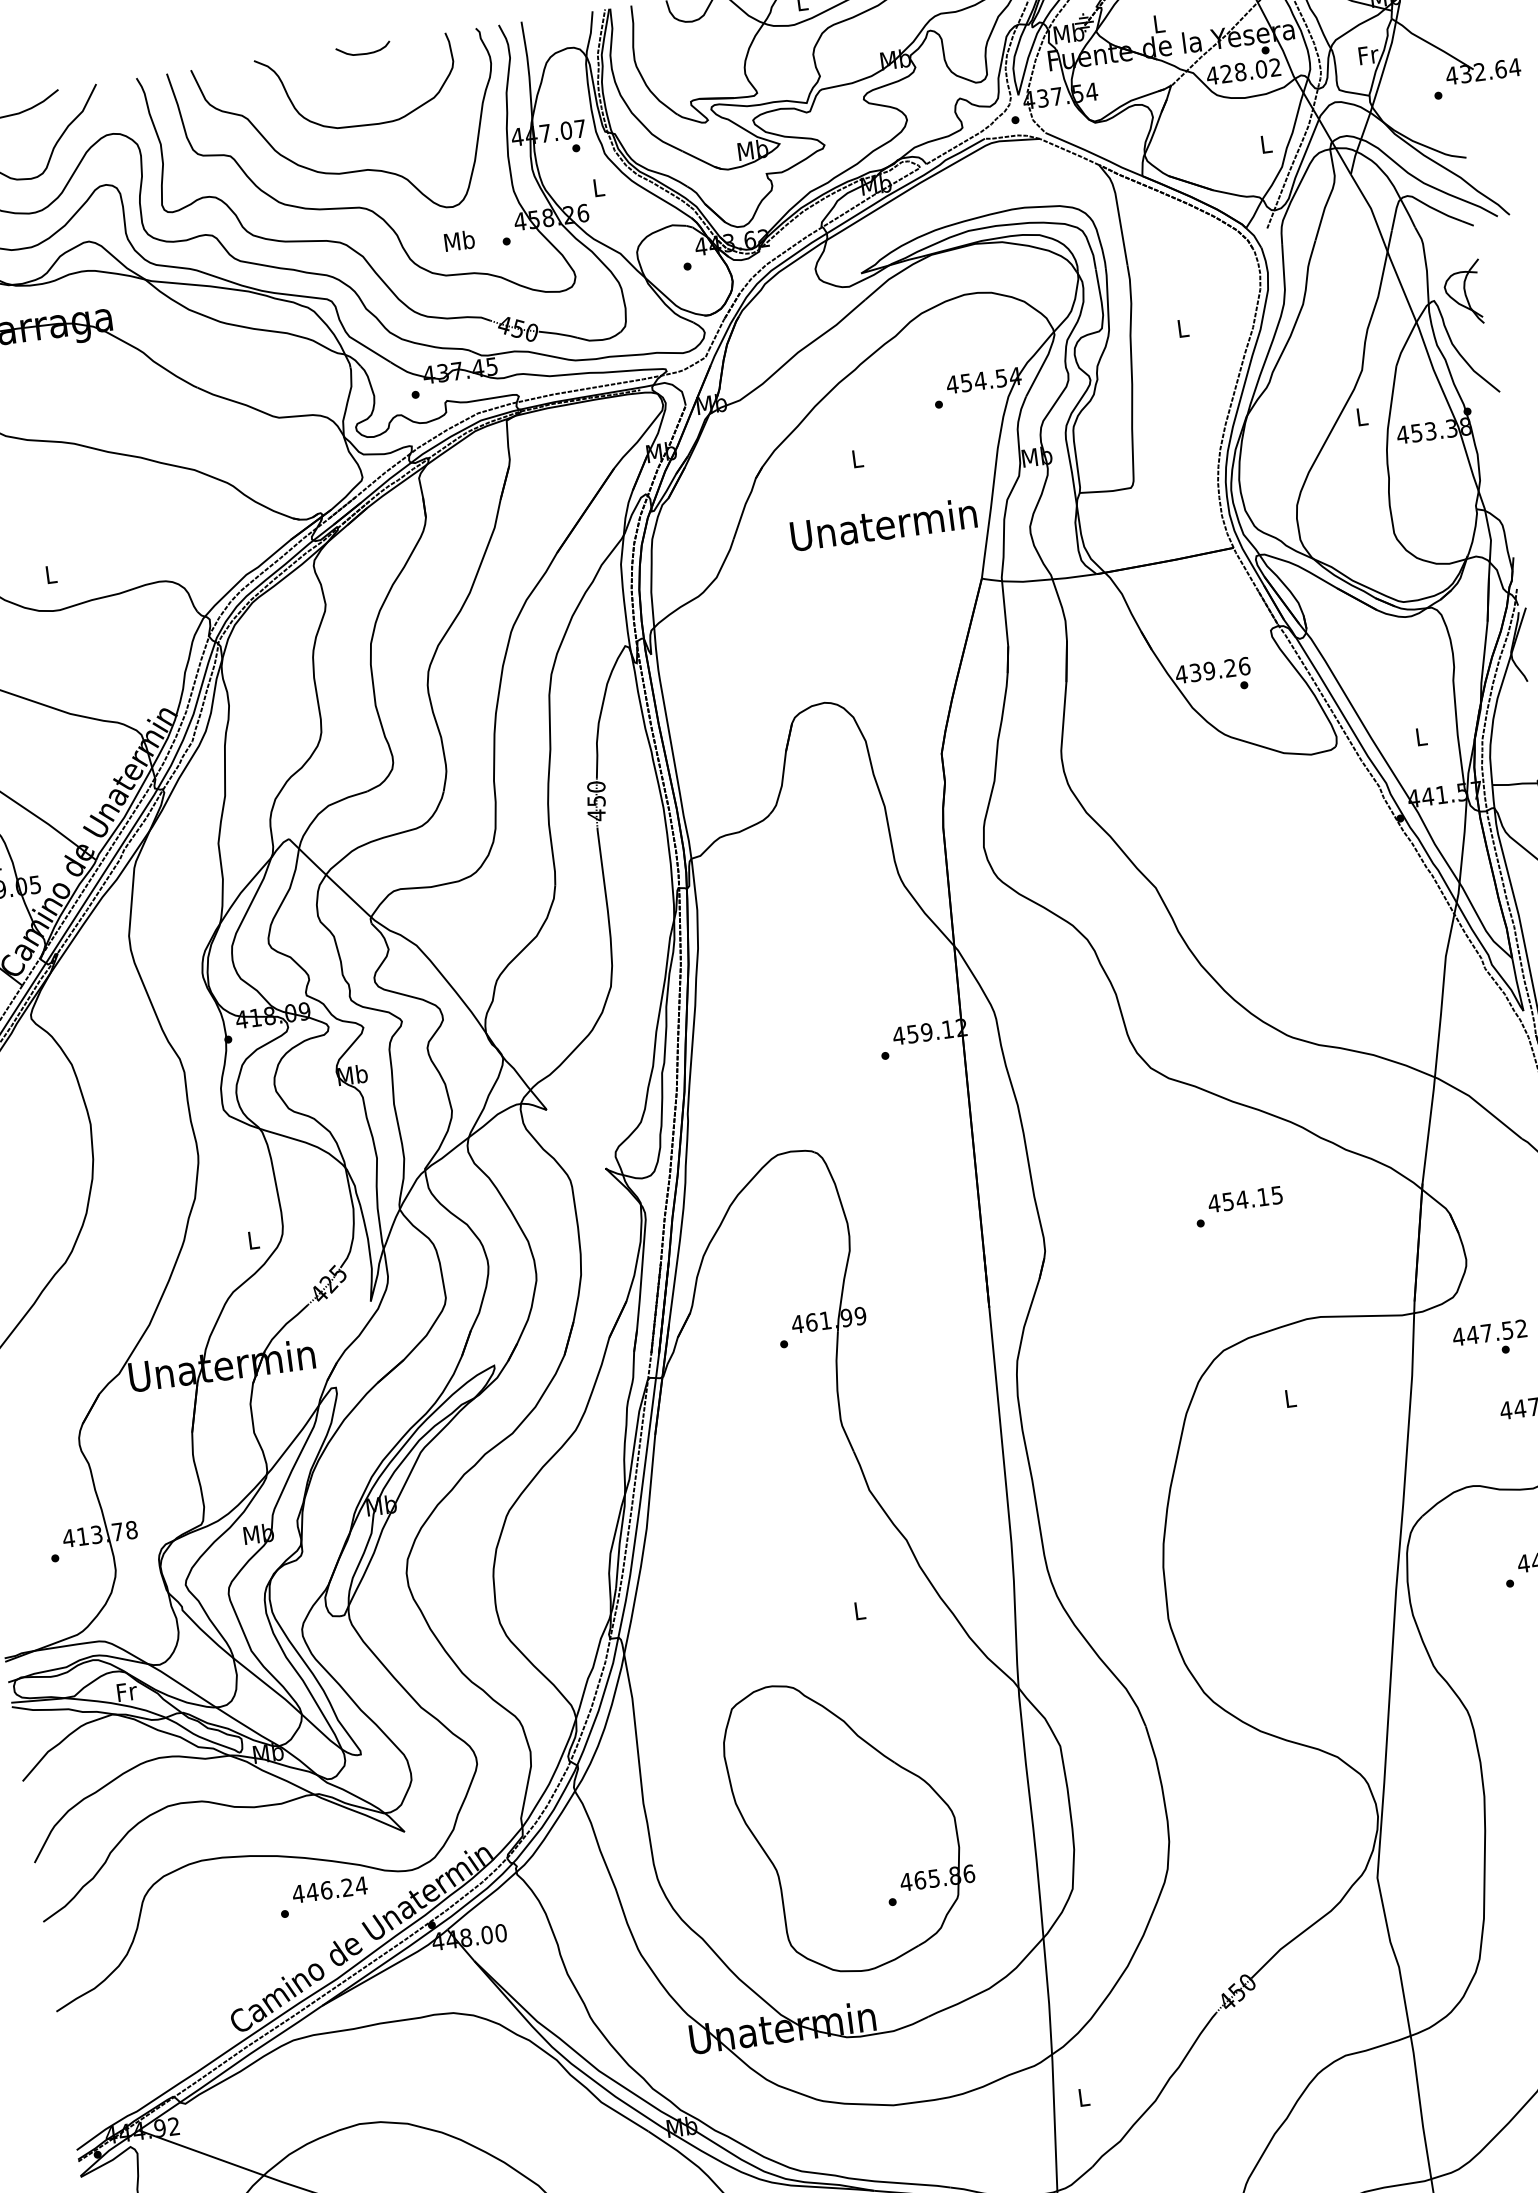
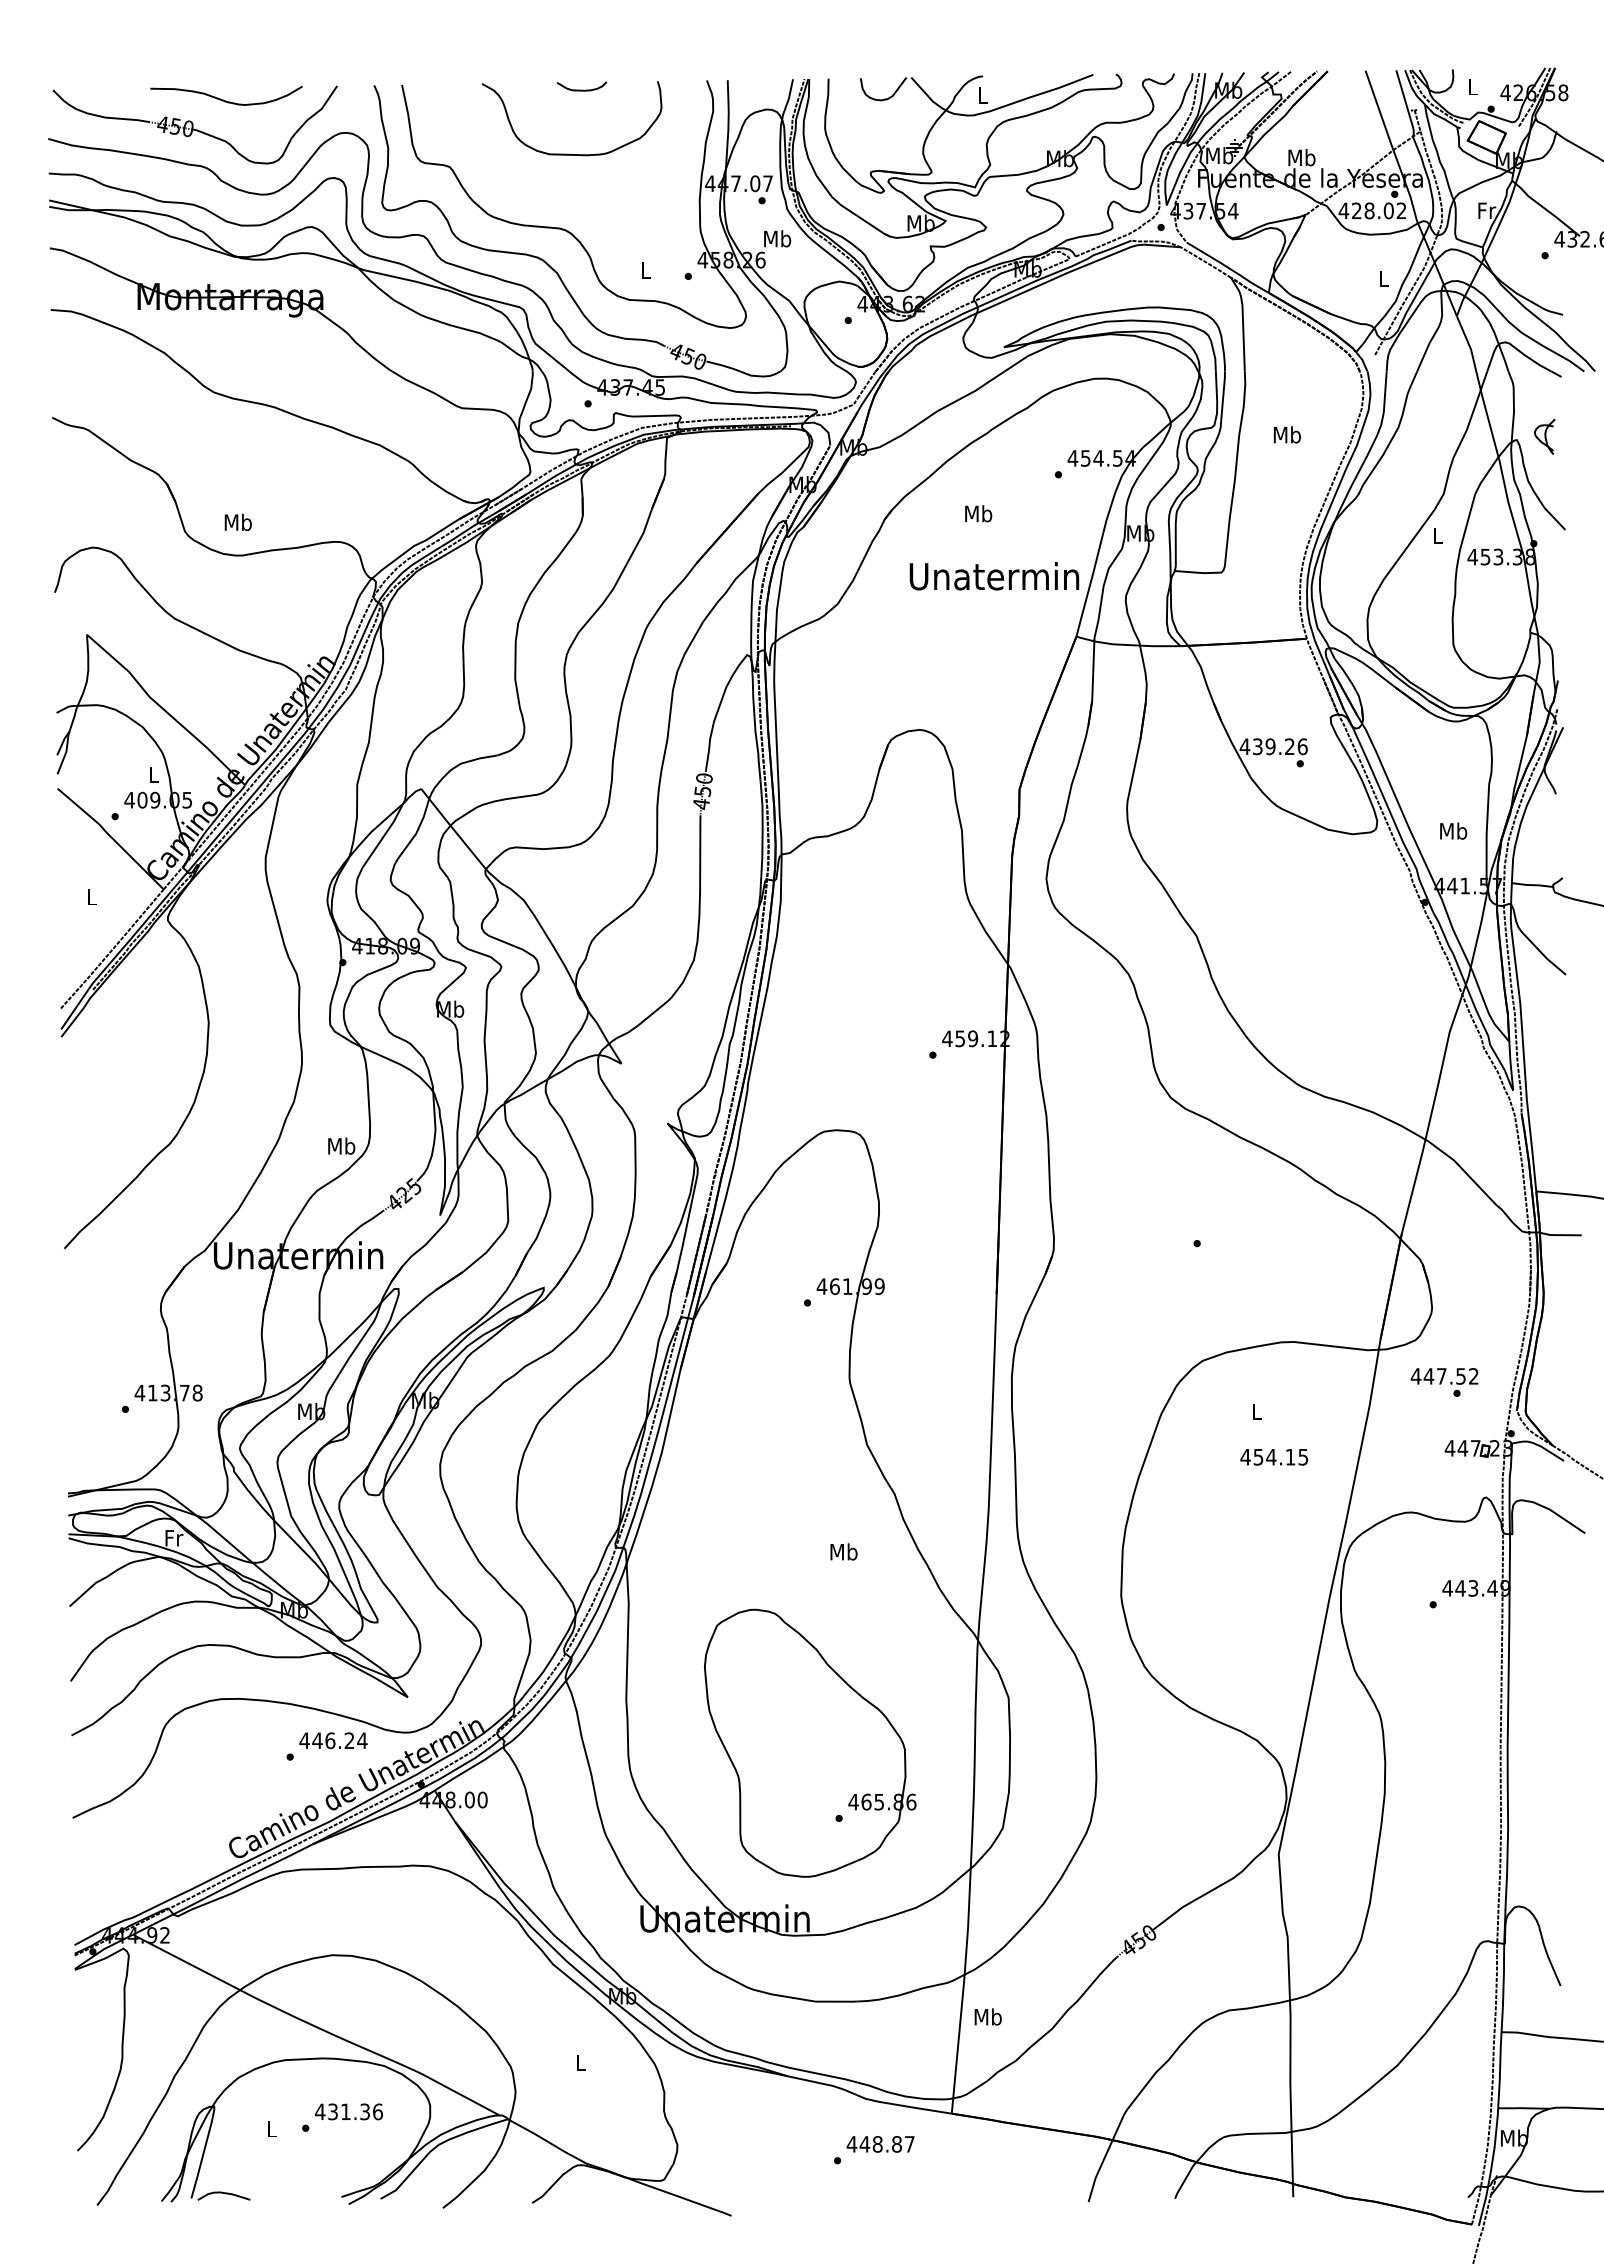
text: (1158, 23) -> (1301, 157), L -> Mb
curve: (354, 170) -> (559, 194), removed
text: (598, 187) -> (777, 238), L -> Mb
text: (458, 240) -> (645, 269), Mb -> L
part: (1463, 293) -> (1544, 436), size x0.6
text: (1181, 327) -> (1286, 434), L -> Mb
text: (857, 458) -> (978, 513), L -> Mb
text: (50, 574) -> (237, 522), L -> Mb
text: (1421, 736) -> (1453, 830), L -> Mb
text: (1244, 1199) -> (1273, 1457), moved
text: (253, 1239) -> (341, 1145), L -> Mb
text: (859, 1610) -> (843, 1551), L -> Mb
text: (1083, 2096) -> (987, 2016), L -> Mb

